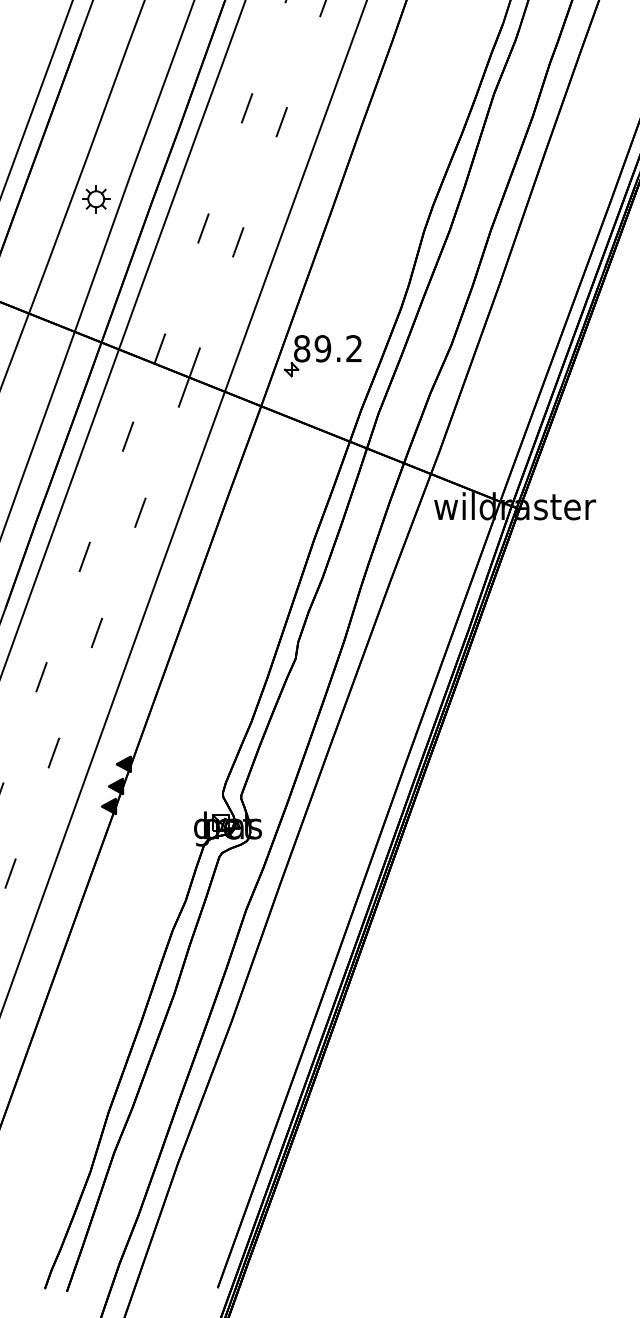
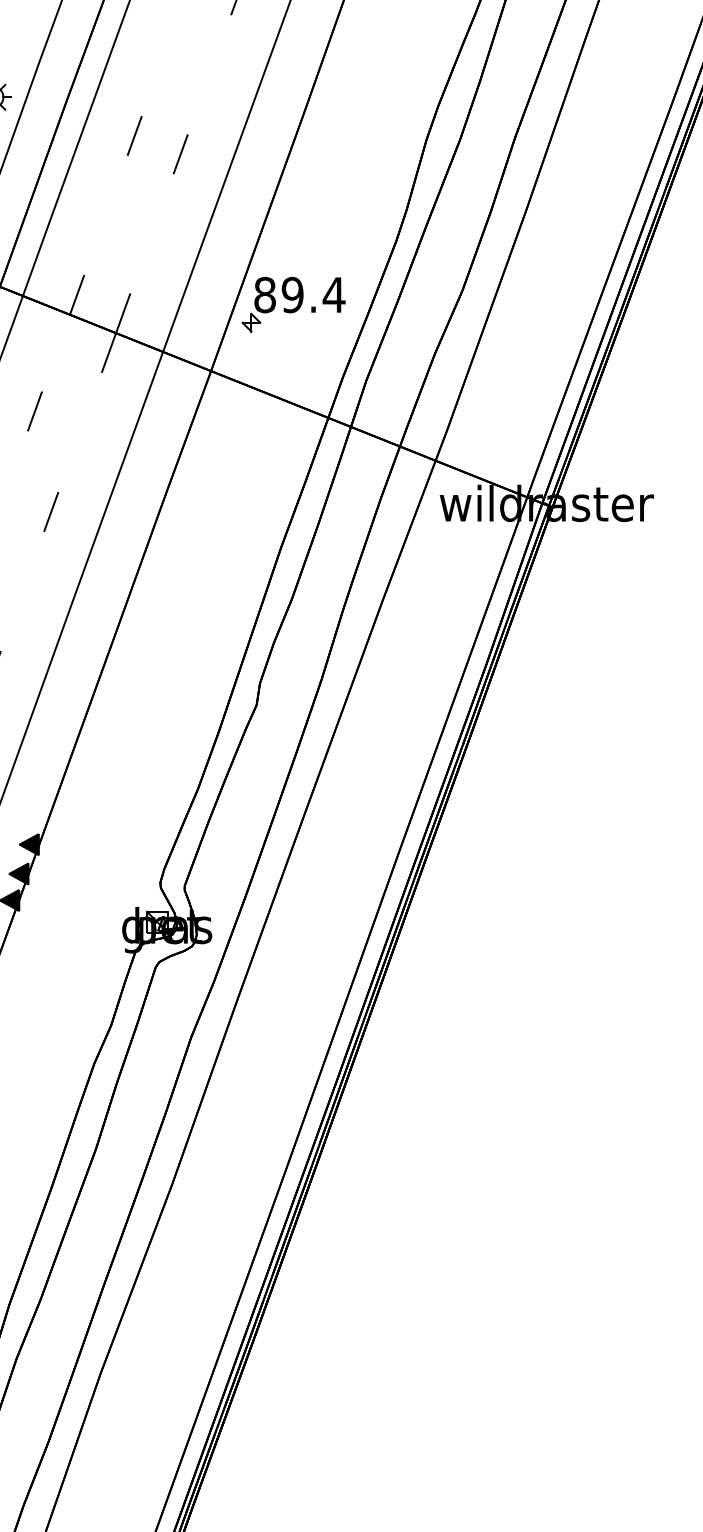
text: (353, 348) -> (333, 294), 89.2 -> 89.4

